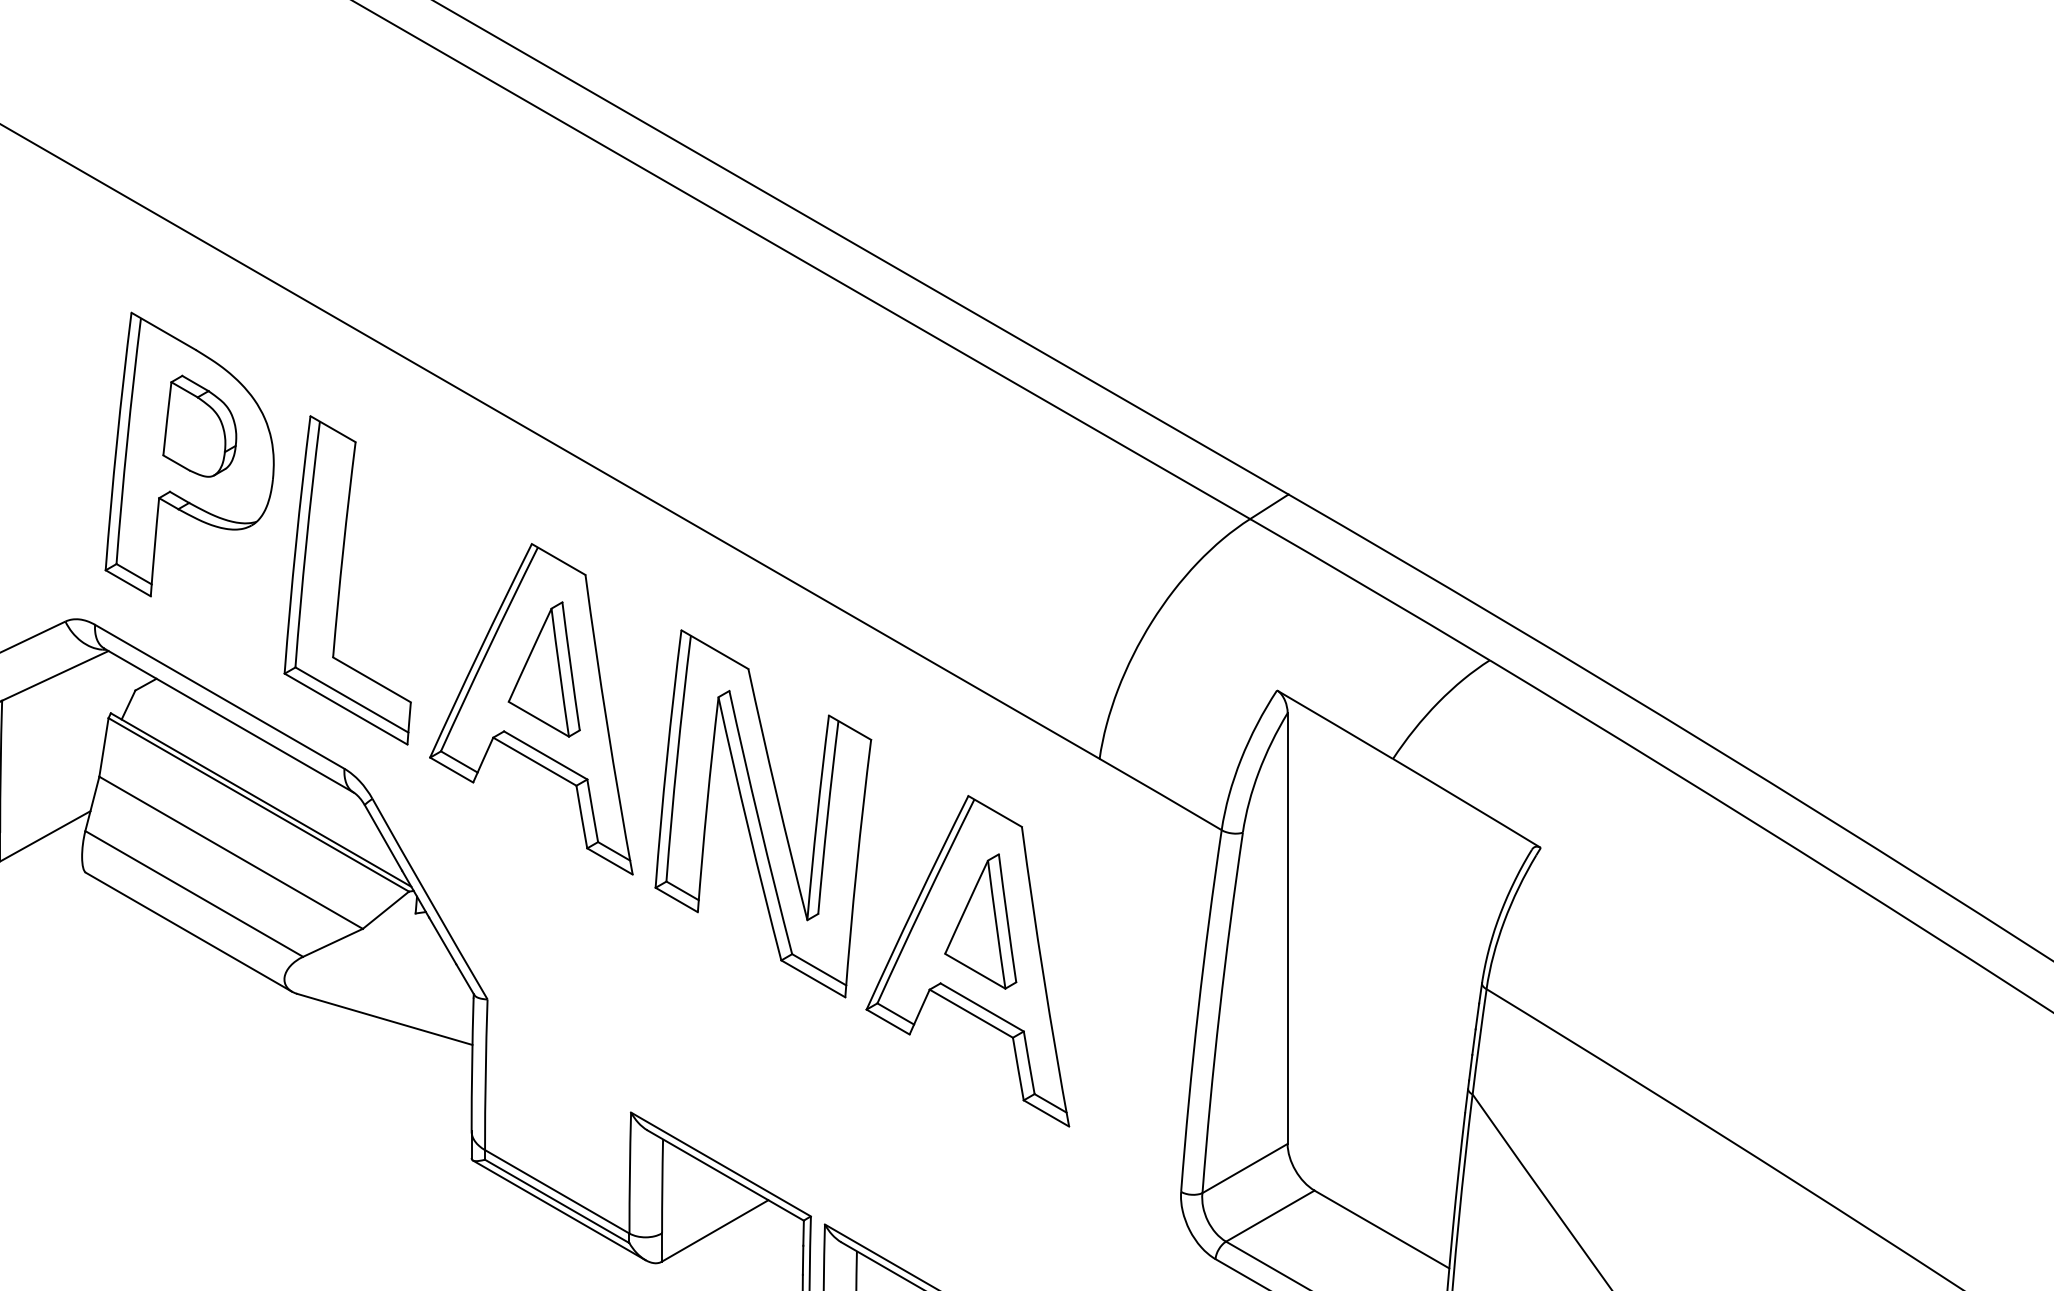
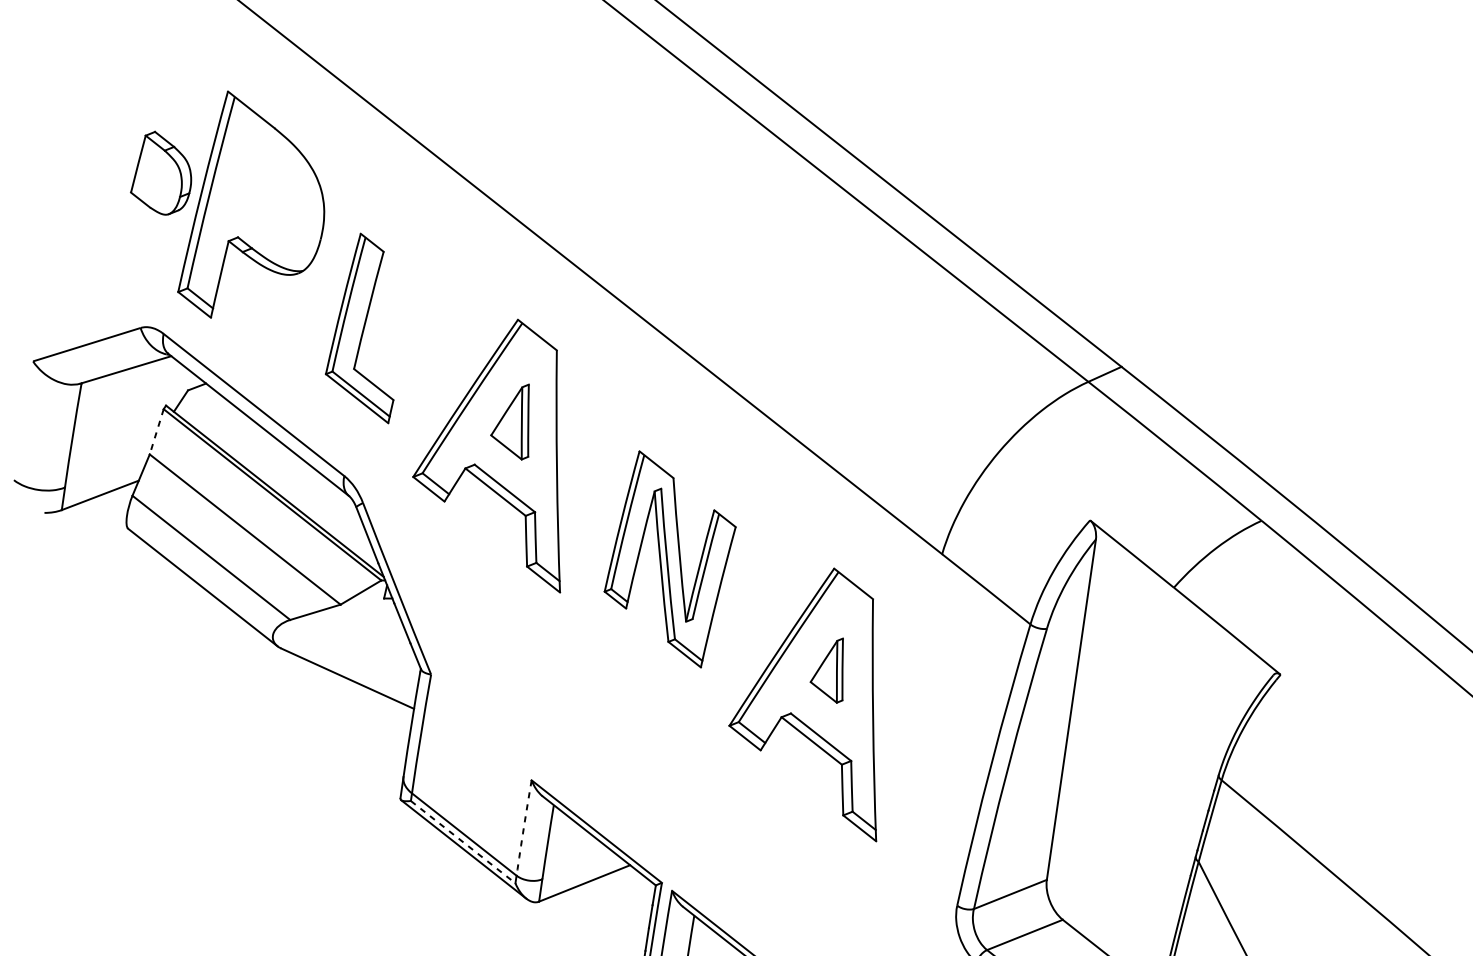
part: (199, 425) -> (162, 173), moved
part: (347, 580) -> (368, 327), size x0.7
part: (543, 669) -> (512, 420), size x0.7
line: (103, 747) -> (156, 431), solid -> dashed
part: (763, 813) -> (670, 559), size x0.7
part: (980, 921) -> (829, 669), size x0.6
arc: (629, 1173) -> (523, 828), solid -> dashed
line: (557, 1201) -> (463, 842), solid -> dashed

